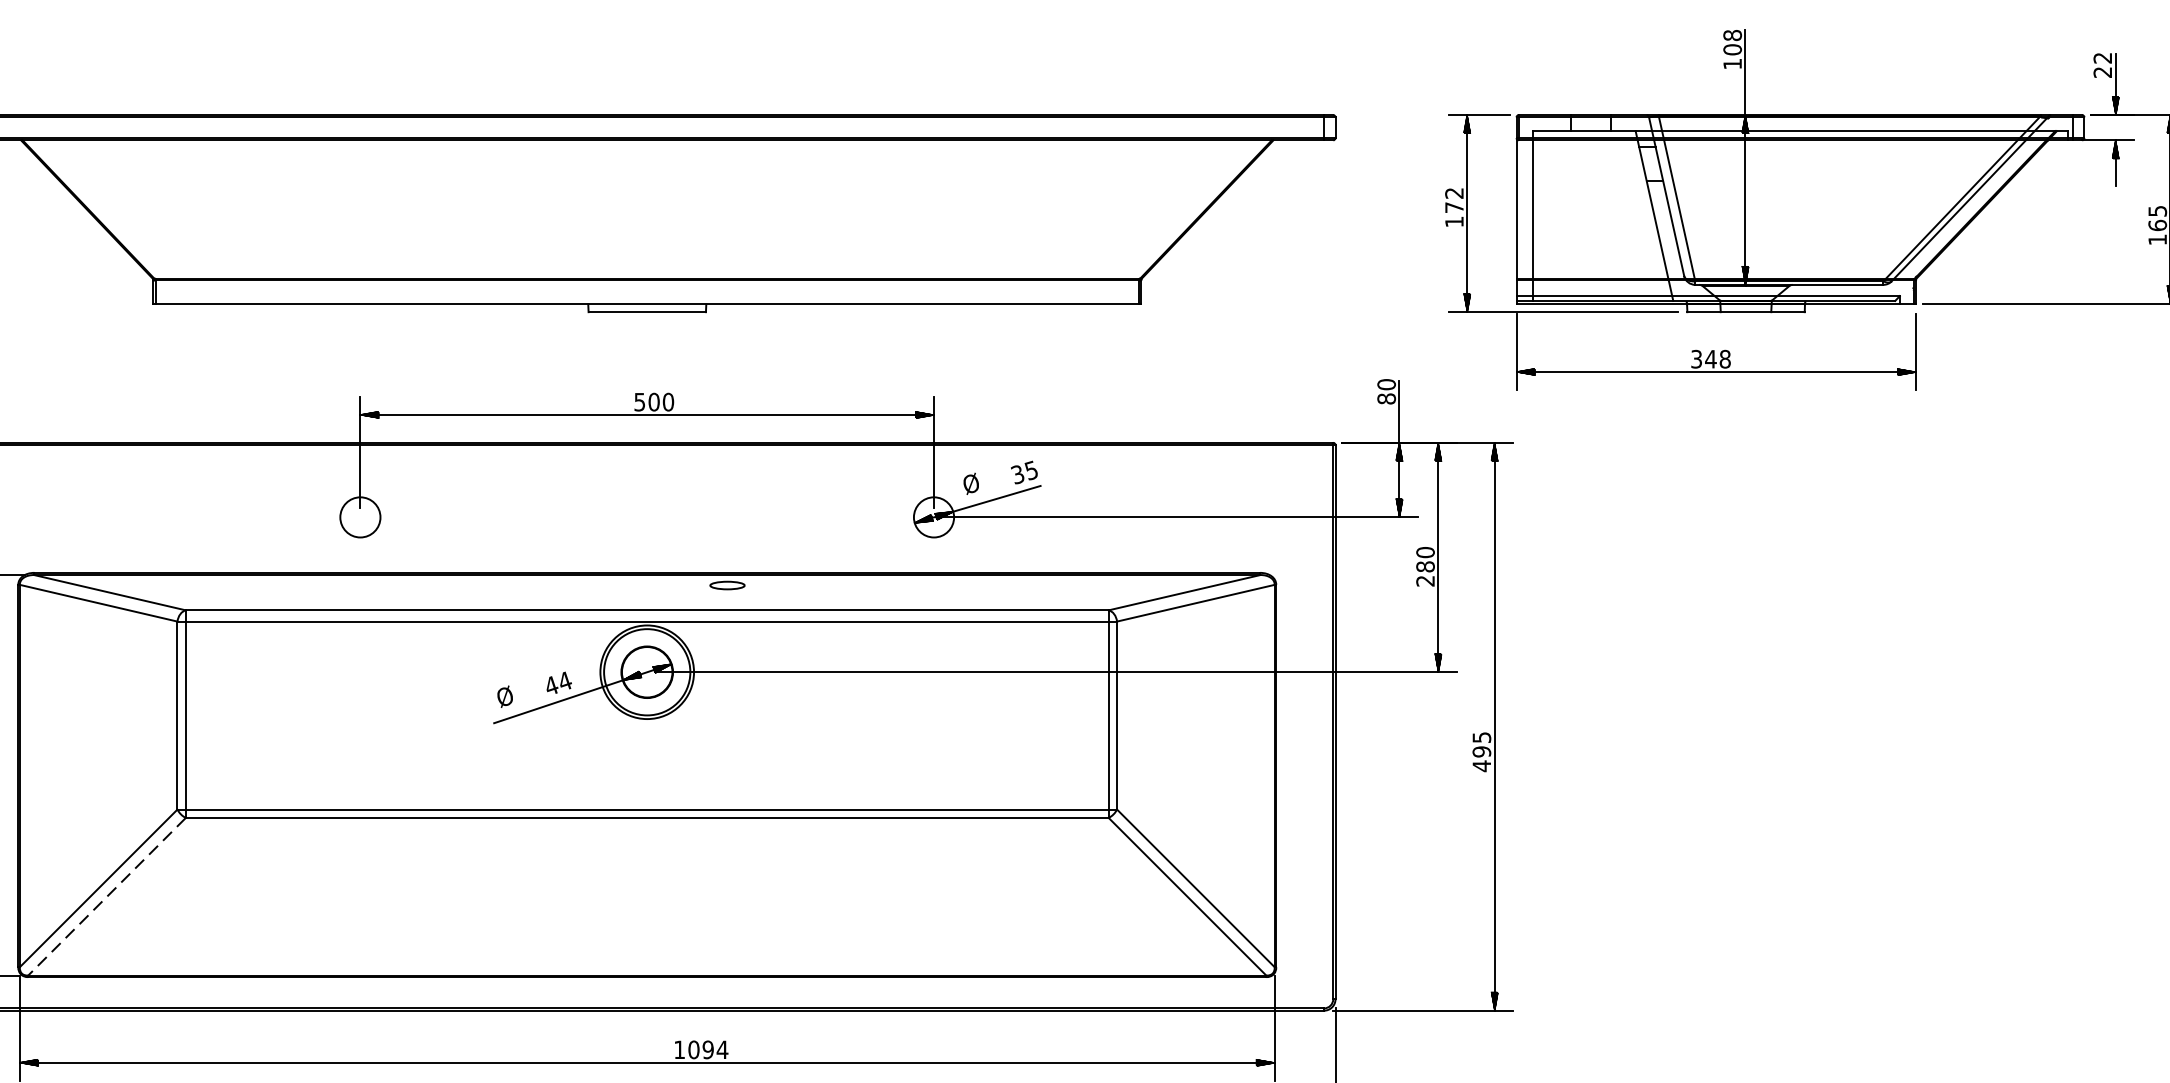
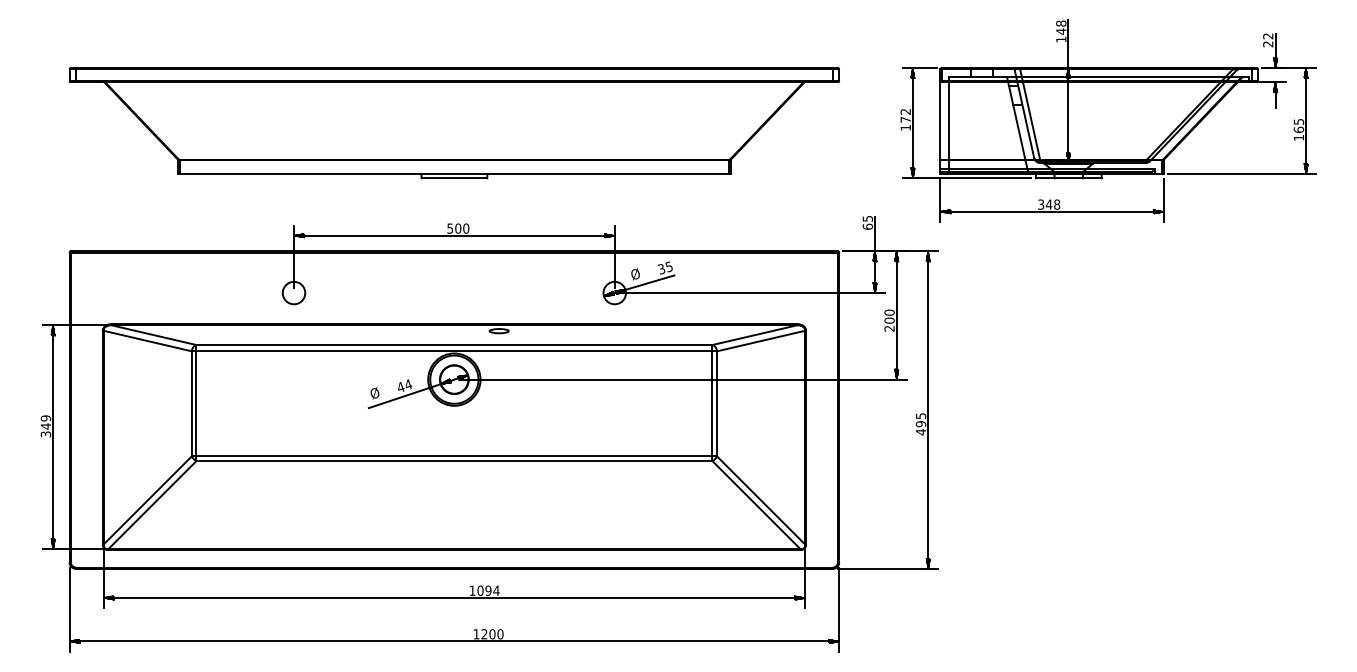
text: (1733, 49) -> (1061, 31), 108 -> 148
text: (1386, 391) -> (867, 222), 80 -> 65
text: (1425, 566) -> (889, 320), 280 -> 200
line: (105, 897) -> (151, 505), dashed -> solid

